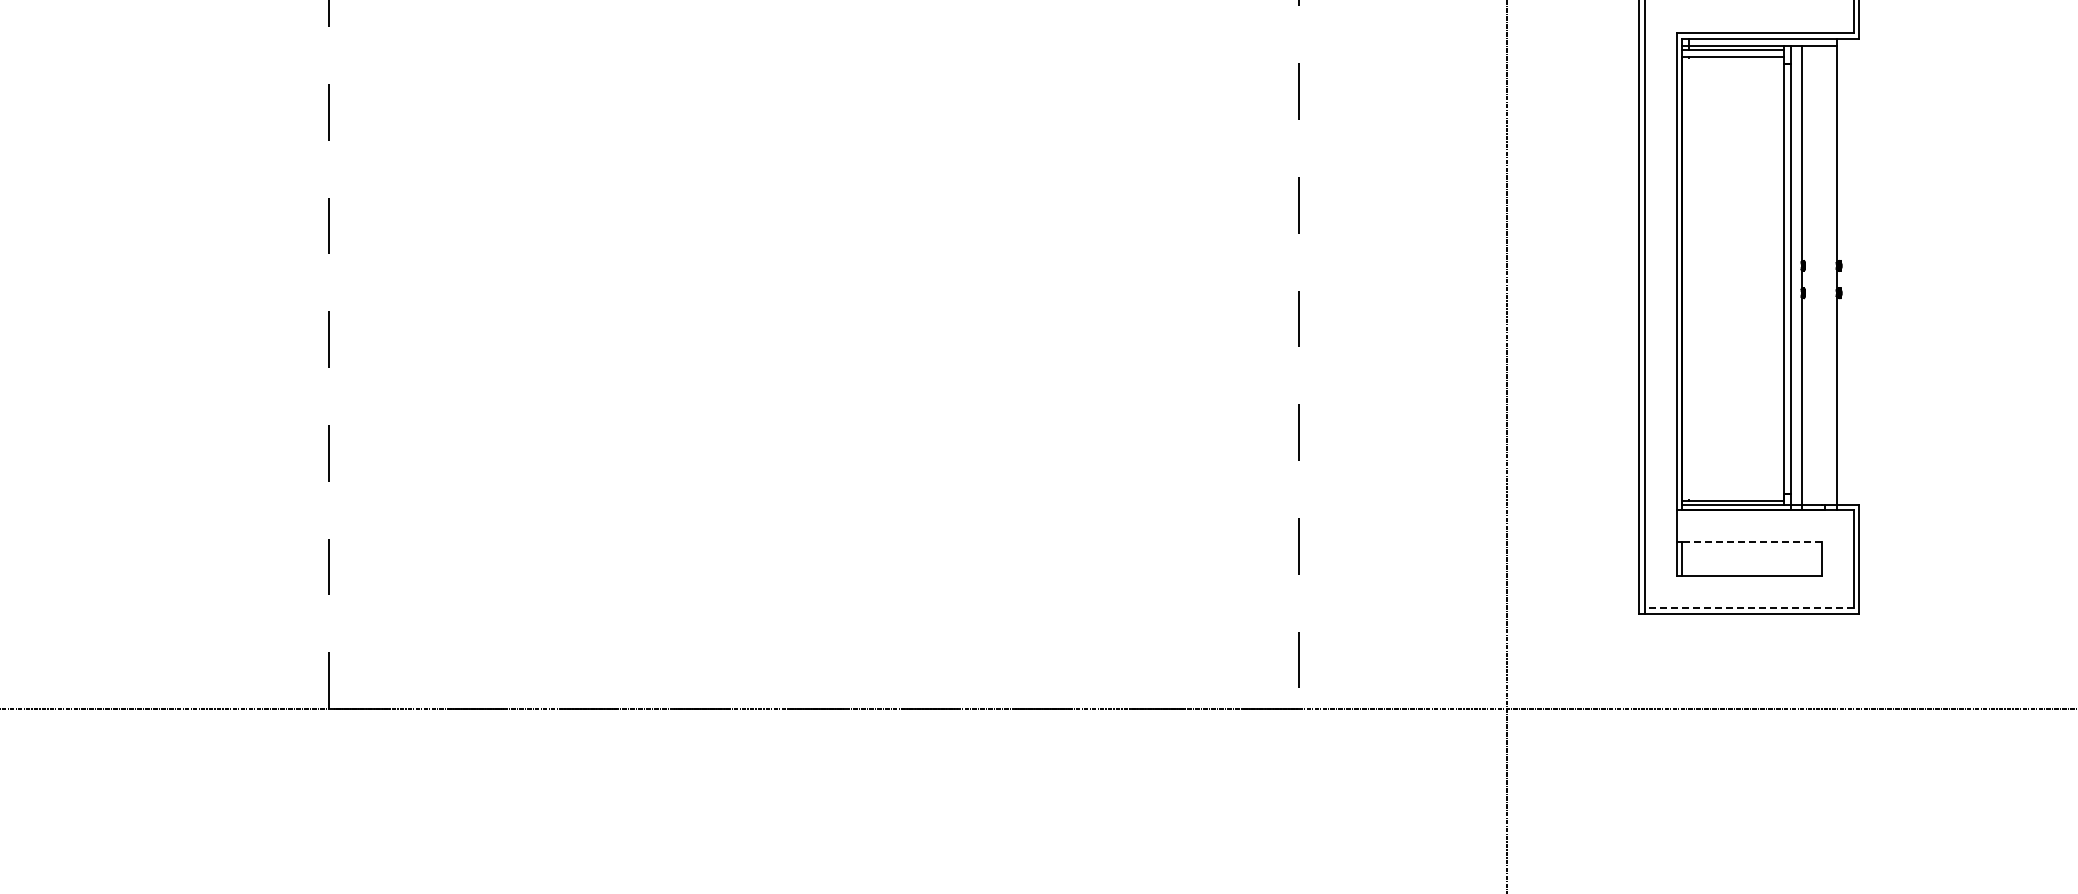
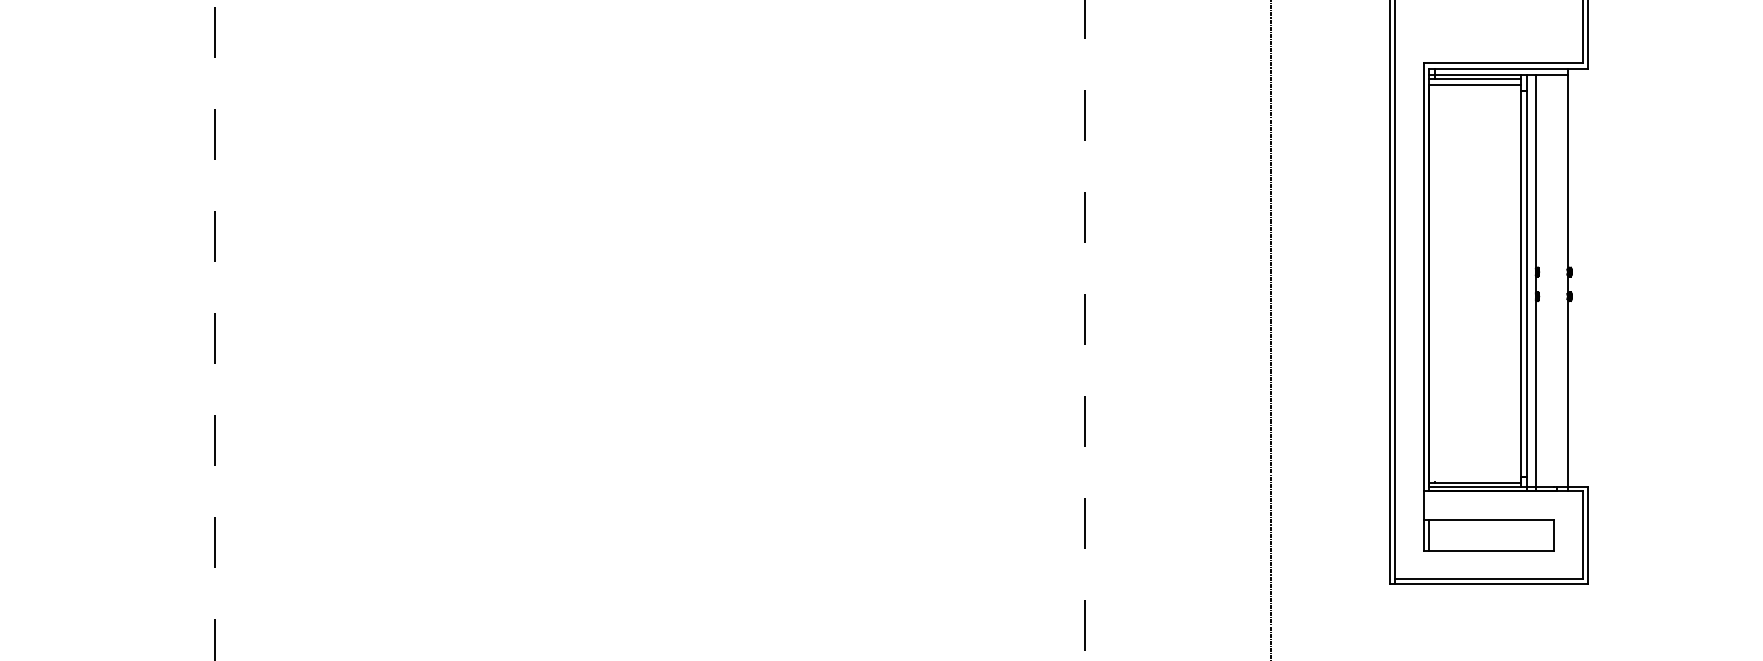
line: (1752, 541) -> (1491, 519), dashed -> solid
line: (1749, 608) -> (1489, 579), dashed -> solid

